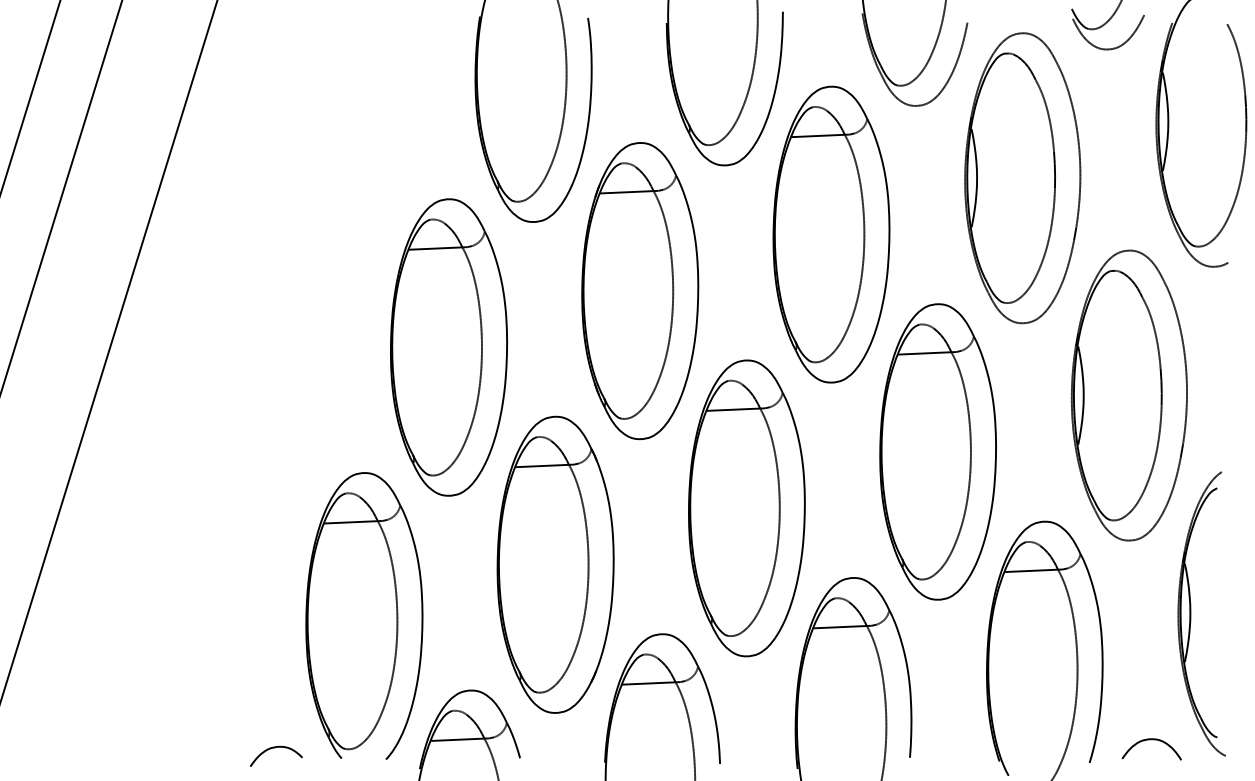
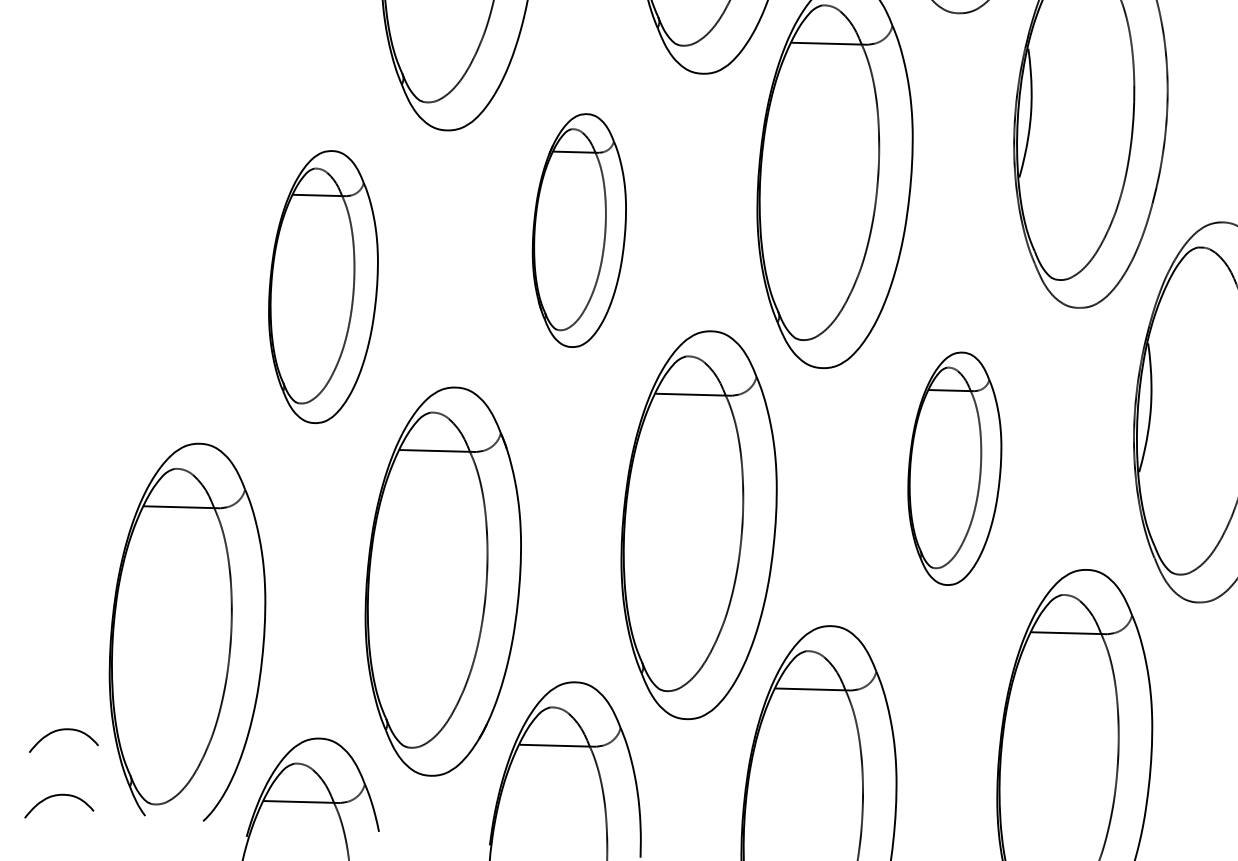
part: (640, 290) -> (579, 229), size x0.6
part: (448, 347) -> (322, 287), size x0.7
part: (937, 451) -> (954, 468), size x0.6
curve: (275, 698) -> (63, 731), added

